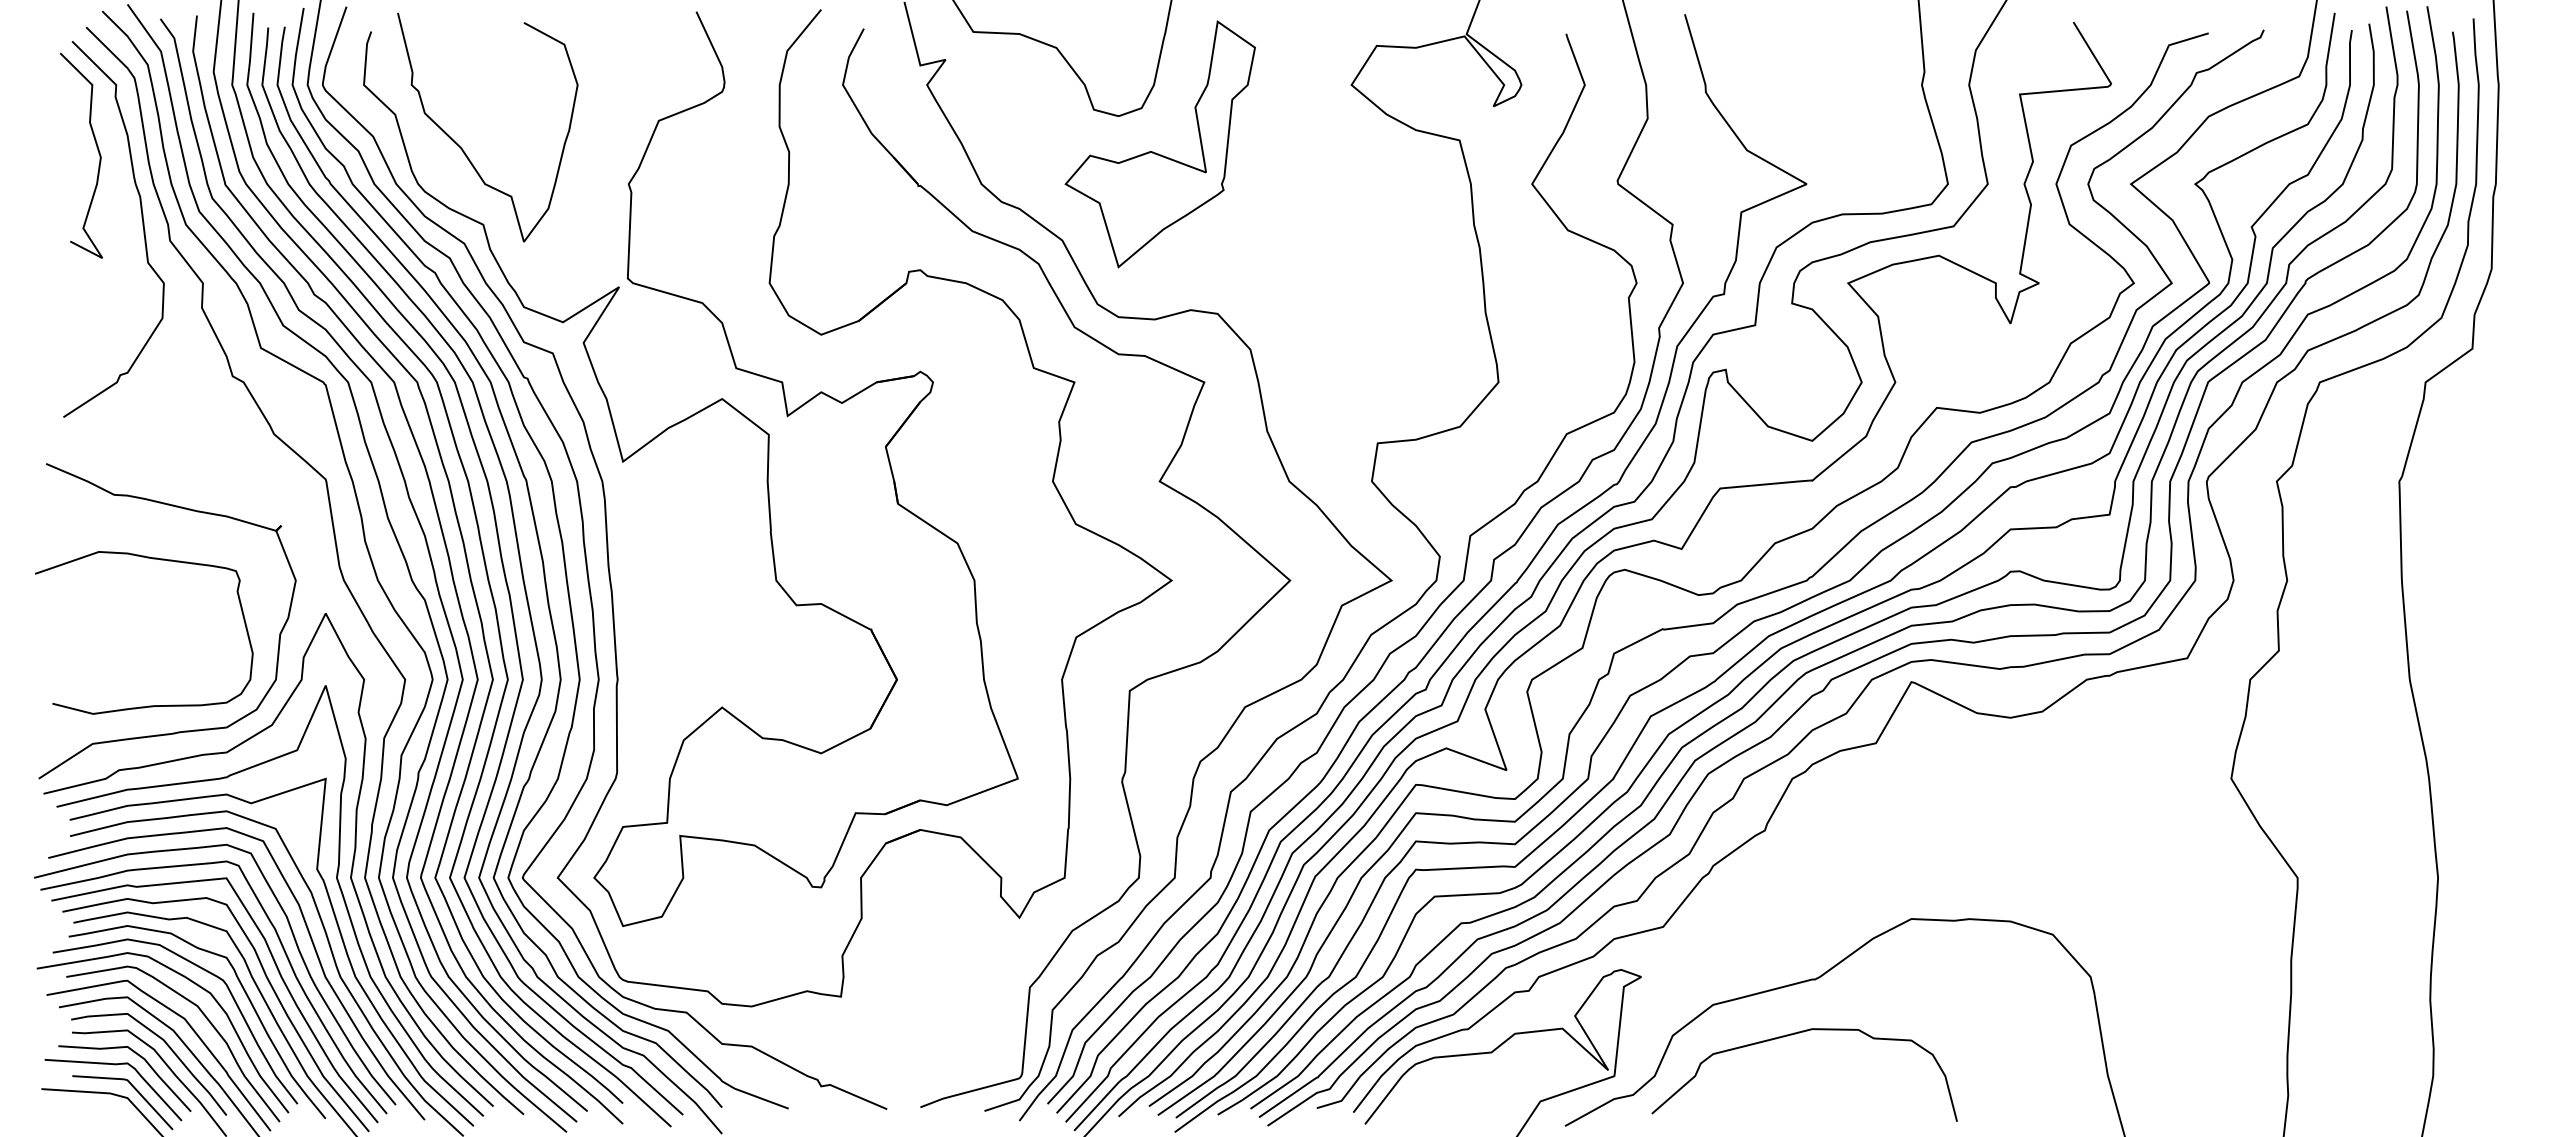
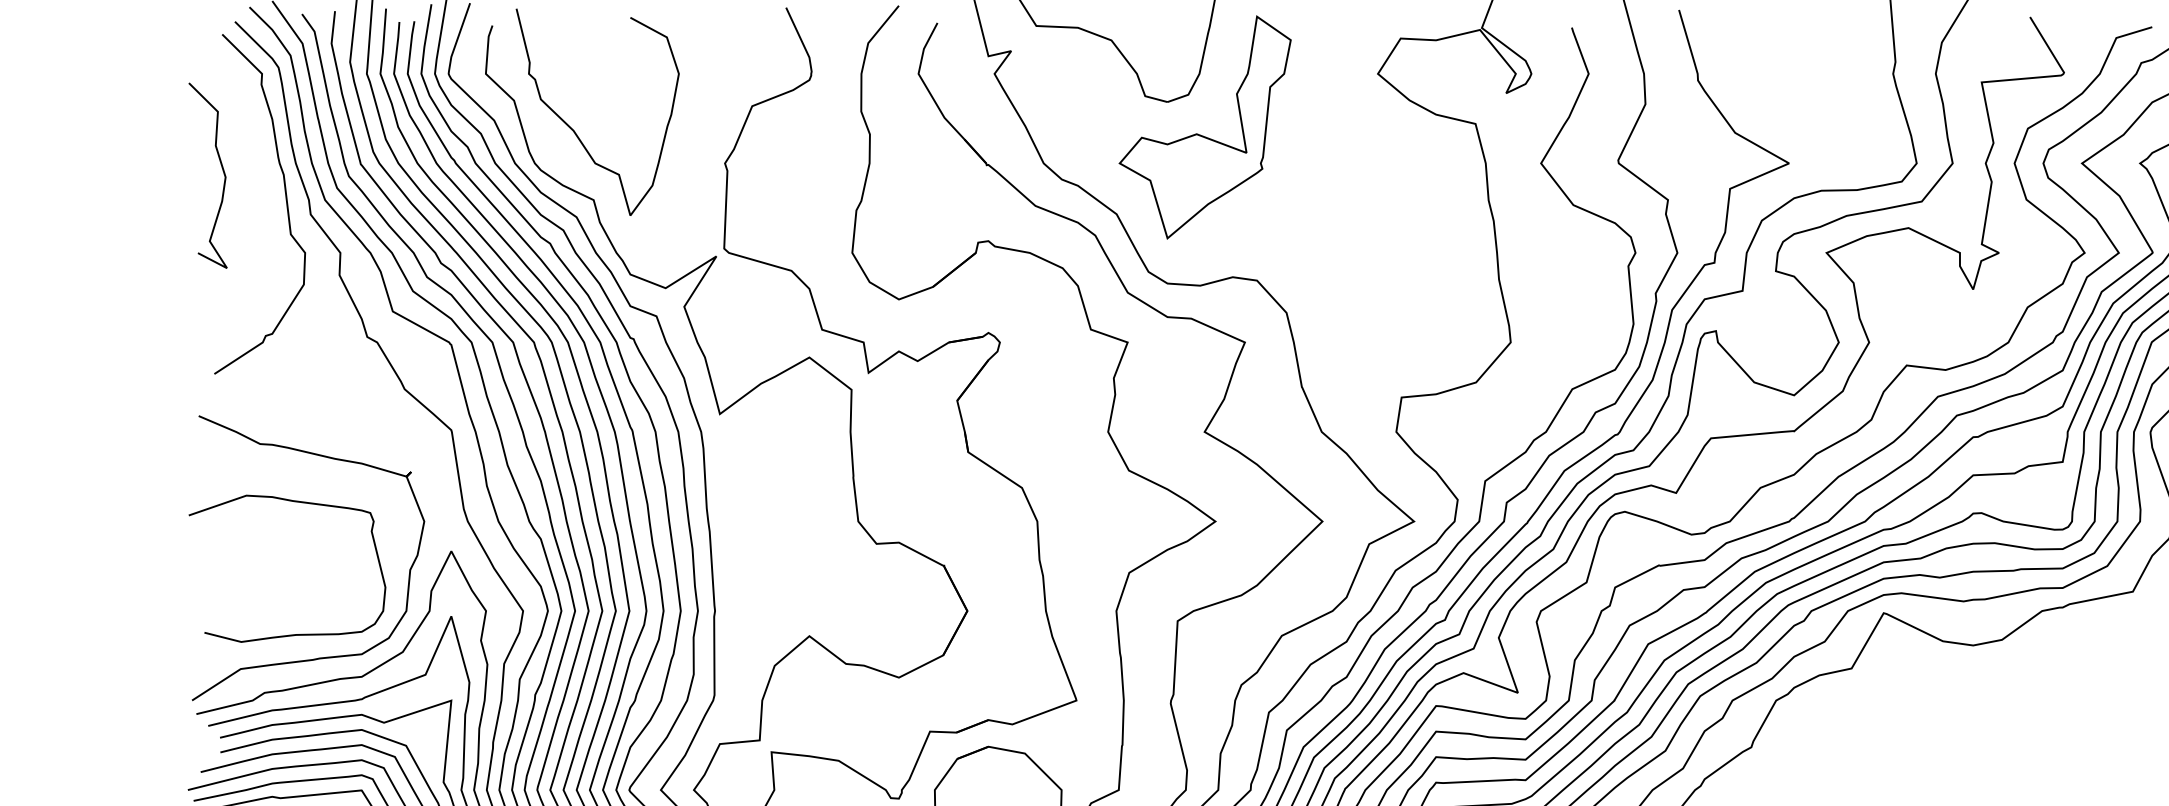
curve: (97, 150) -> (222, 170), moved

